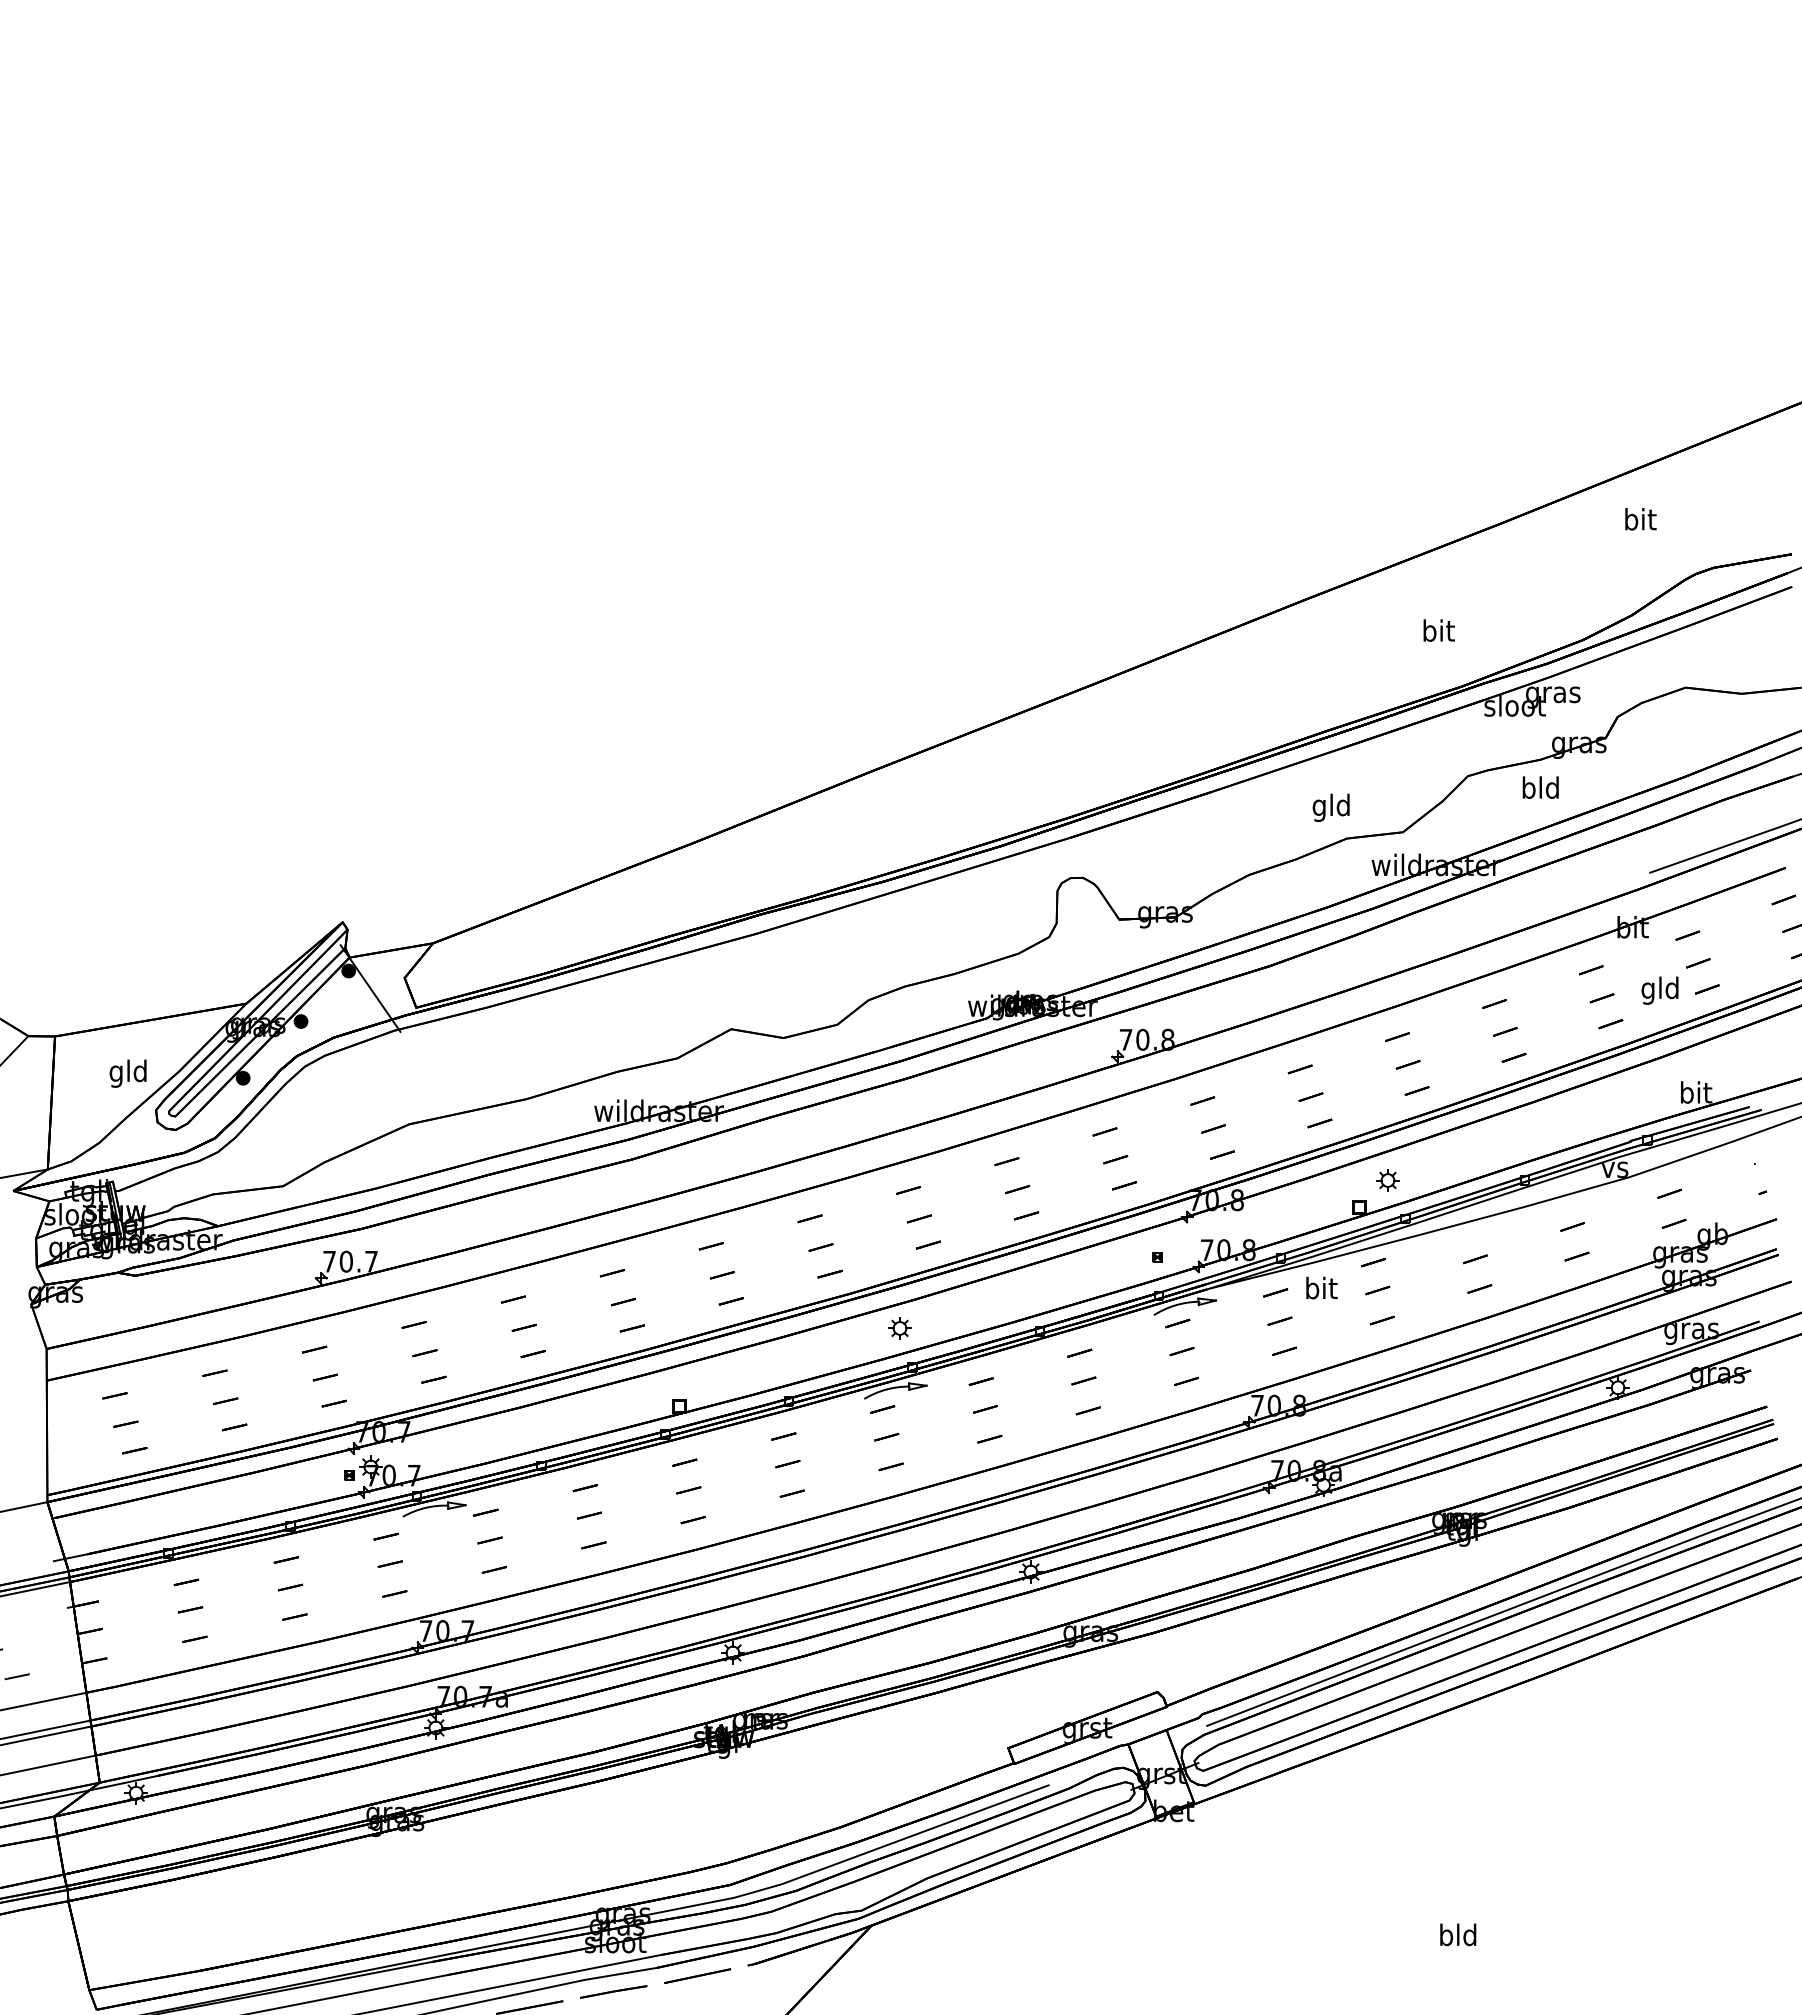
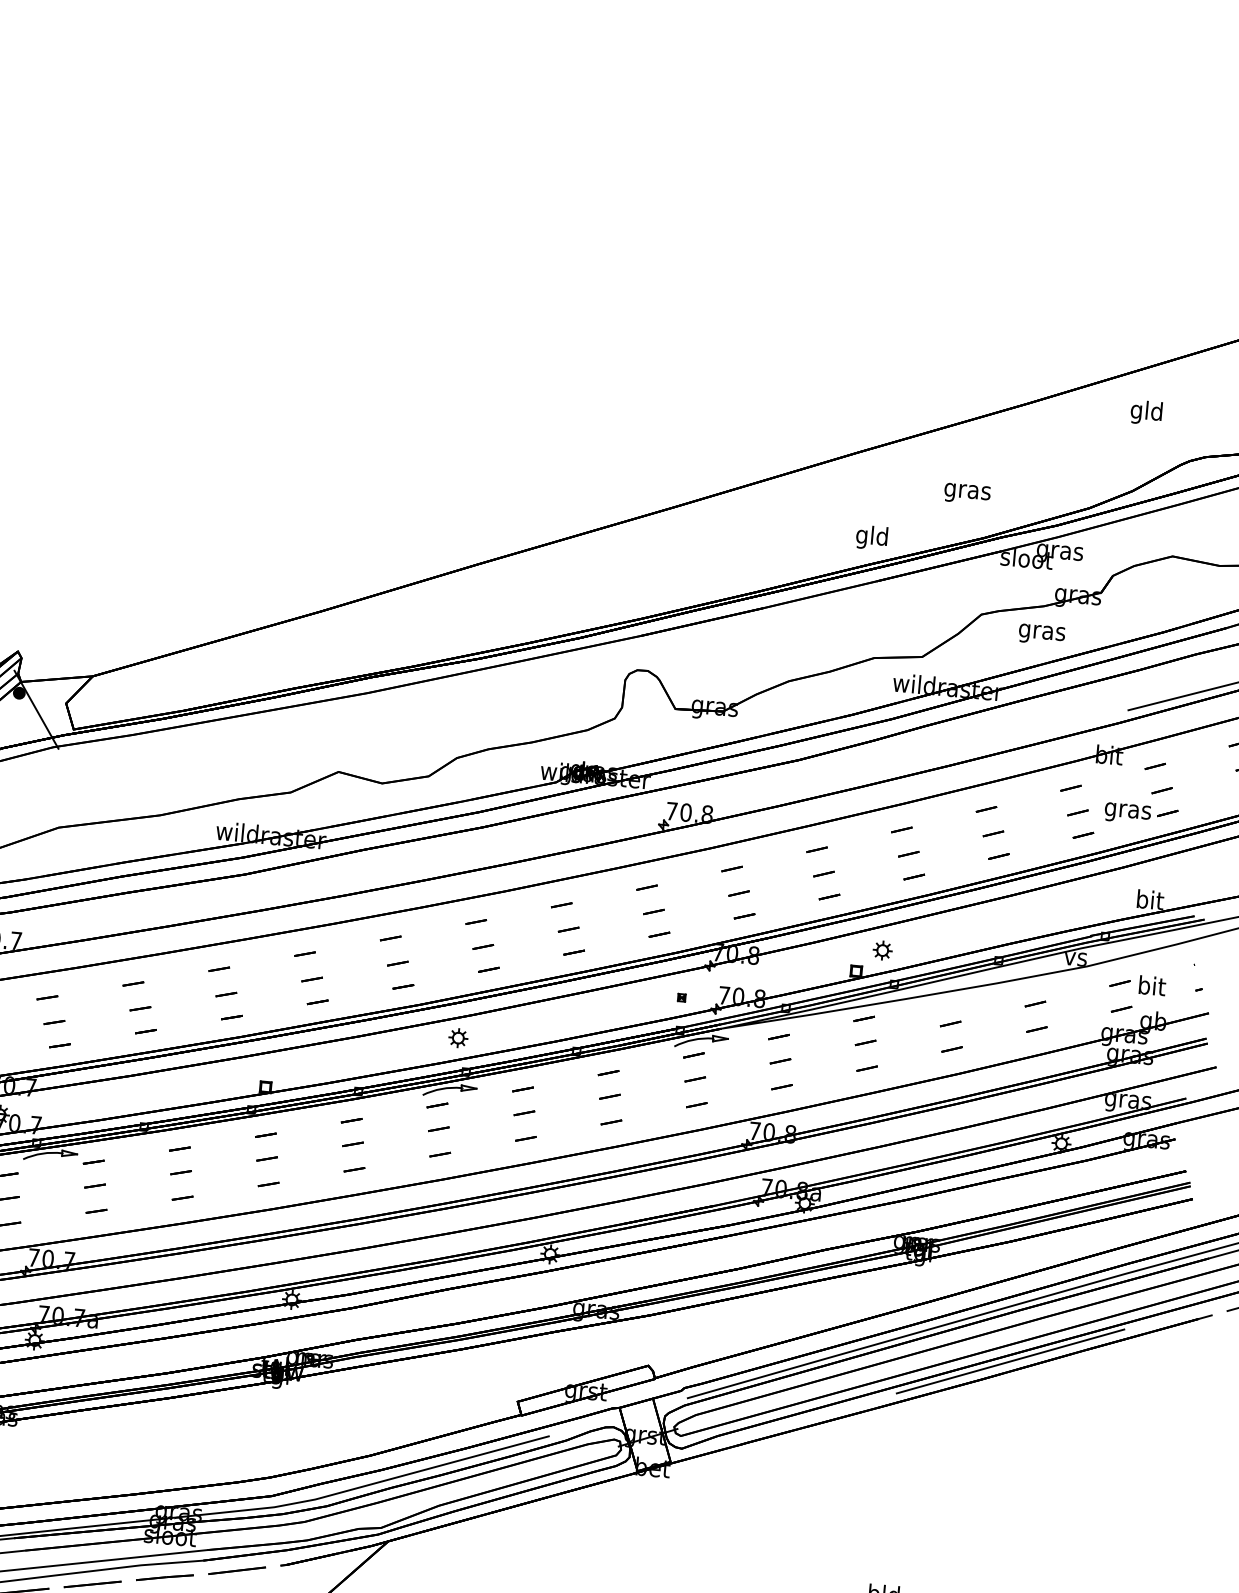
text: (1639, 522) -> (1146, 413), bit -> gld
text: (1438, 633) -> (967, 491), bit -> gras
text: (1540, 790) -> (1041, 632), bld -> gras
text: (1330, 807) -> (871, 537), moved
text: (1660, 990) -> (1128, 810), gld -> gras
text: (1321, 1287) -> (1152, 985), moved
line: (1581, 1647) -> (1010, 1360), added

